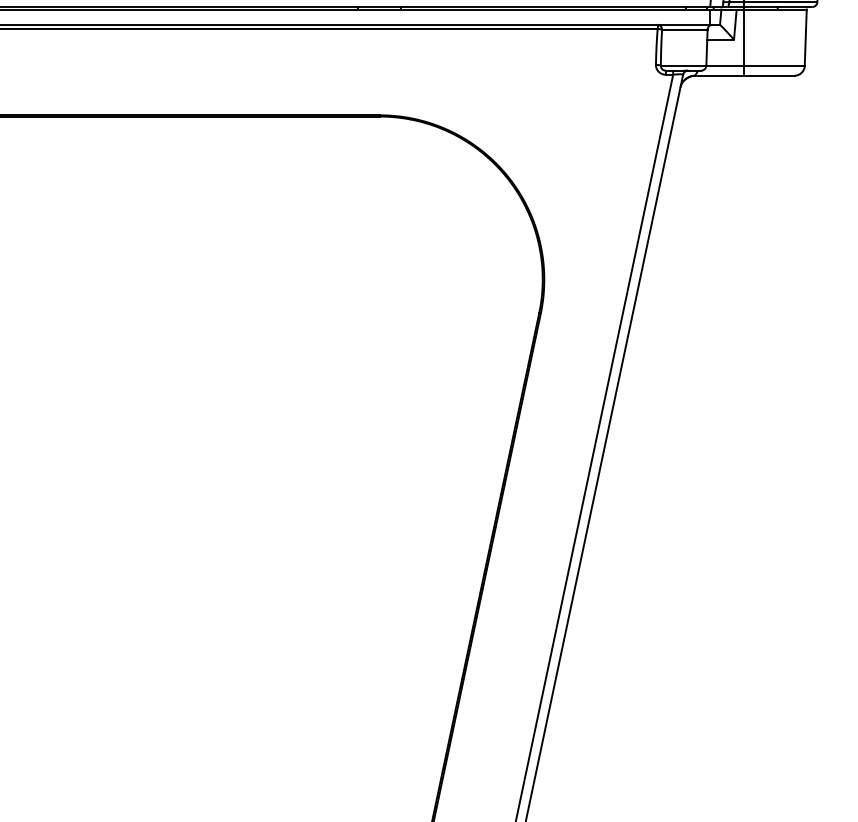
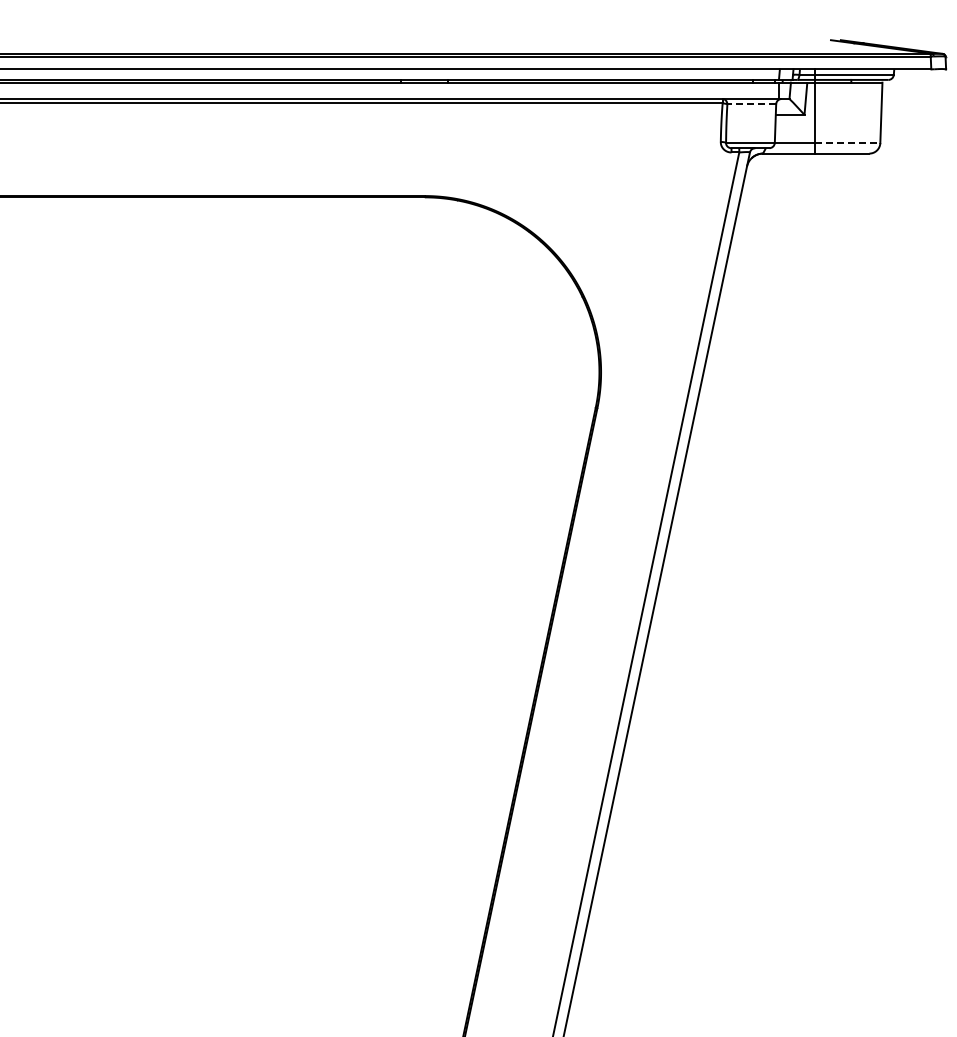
line: (684, 29) -> (751, 104), solid -> dashed
line: (775, 66) -> (848, 143), solid -> dashed

